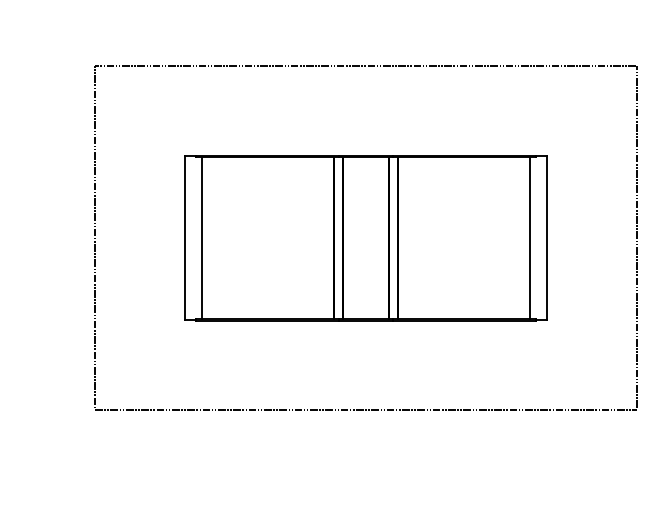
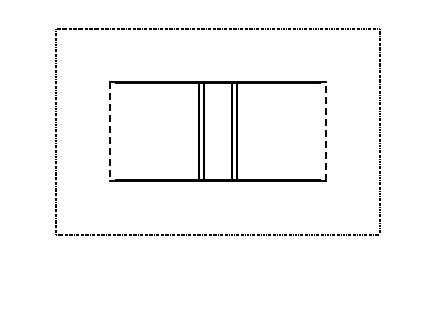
line: (203, 238) -> (120, 131), removed
line: (528, 238) -> (315, 131), removed
line: (547, 238) -> (326, 131), solid -> dashed
line: (184, 239) -> (109, 132), solid -> dashed

